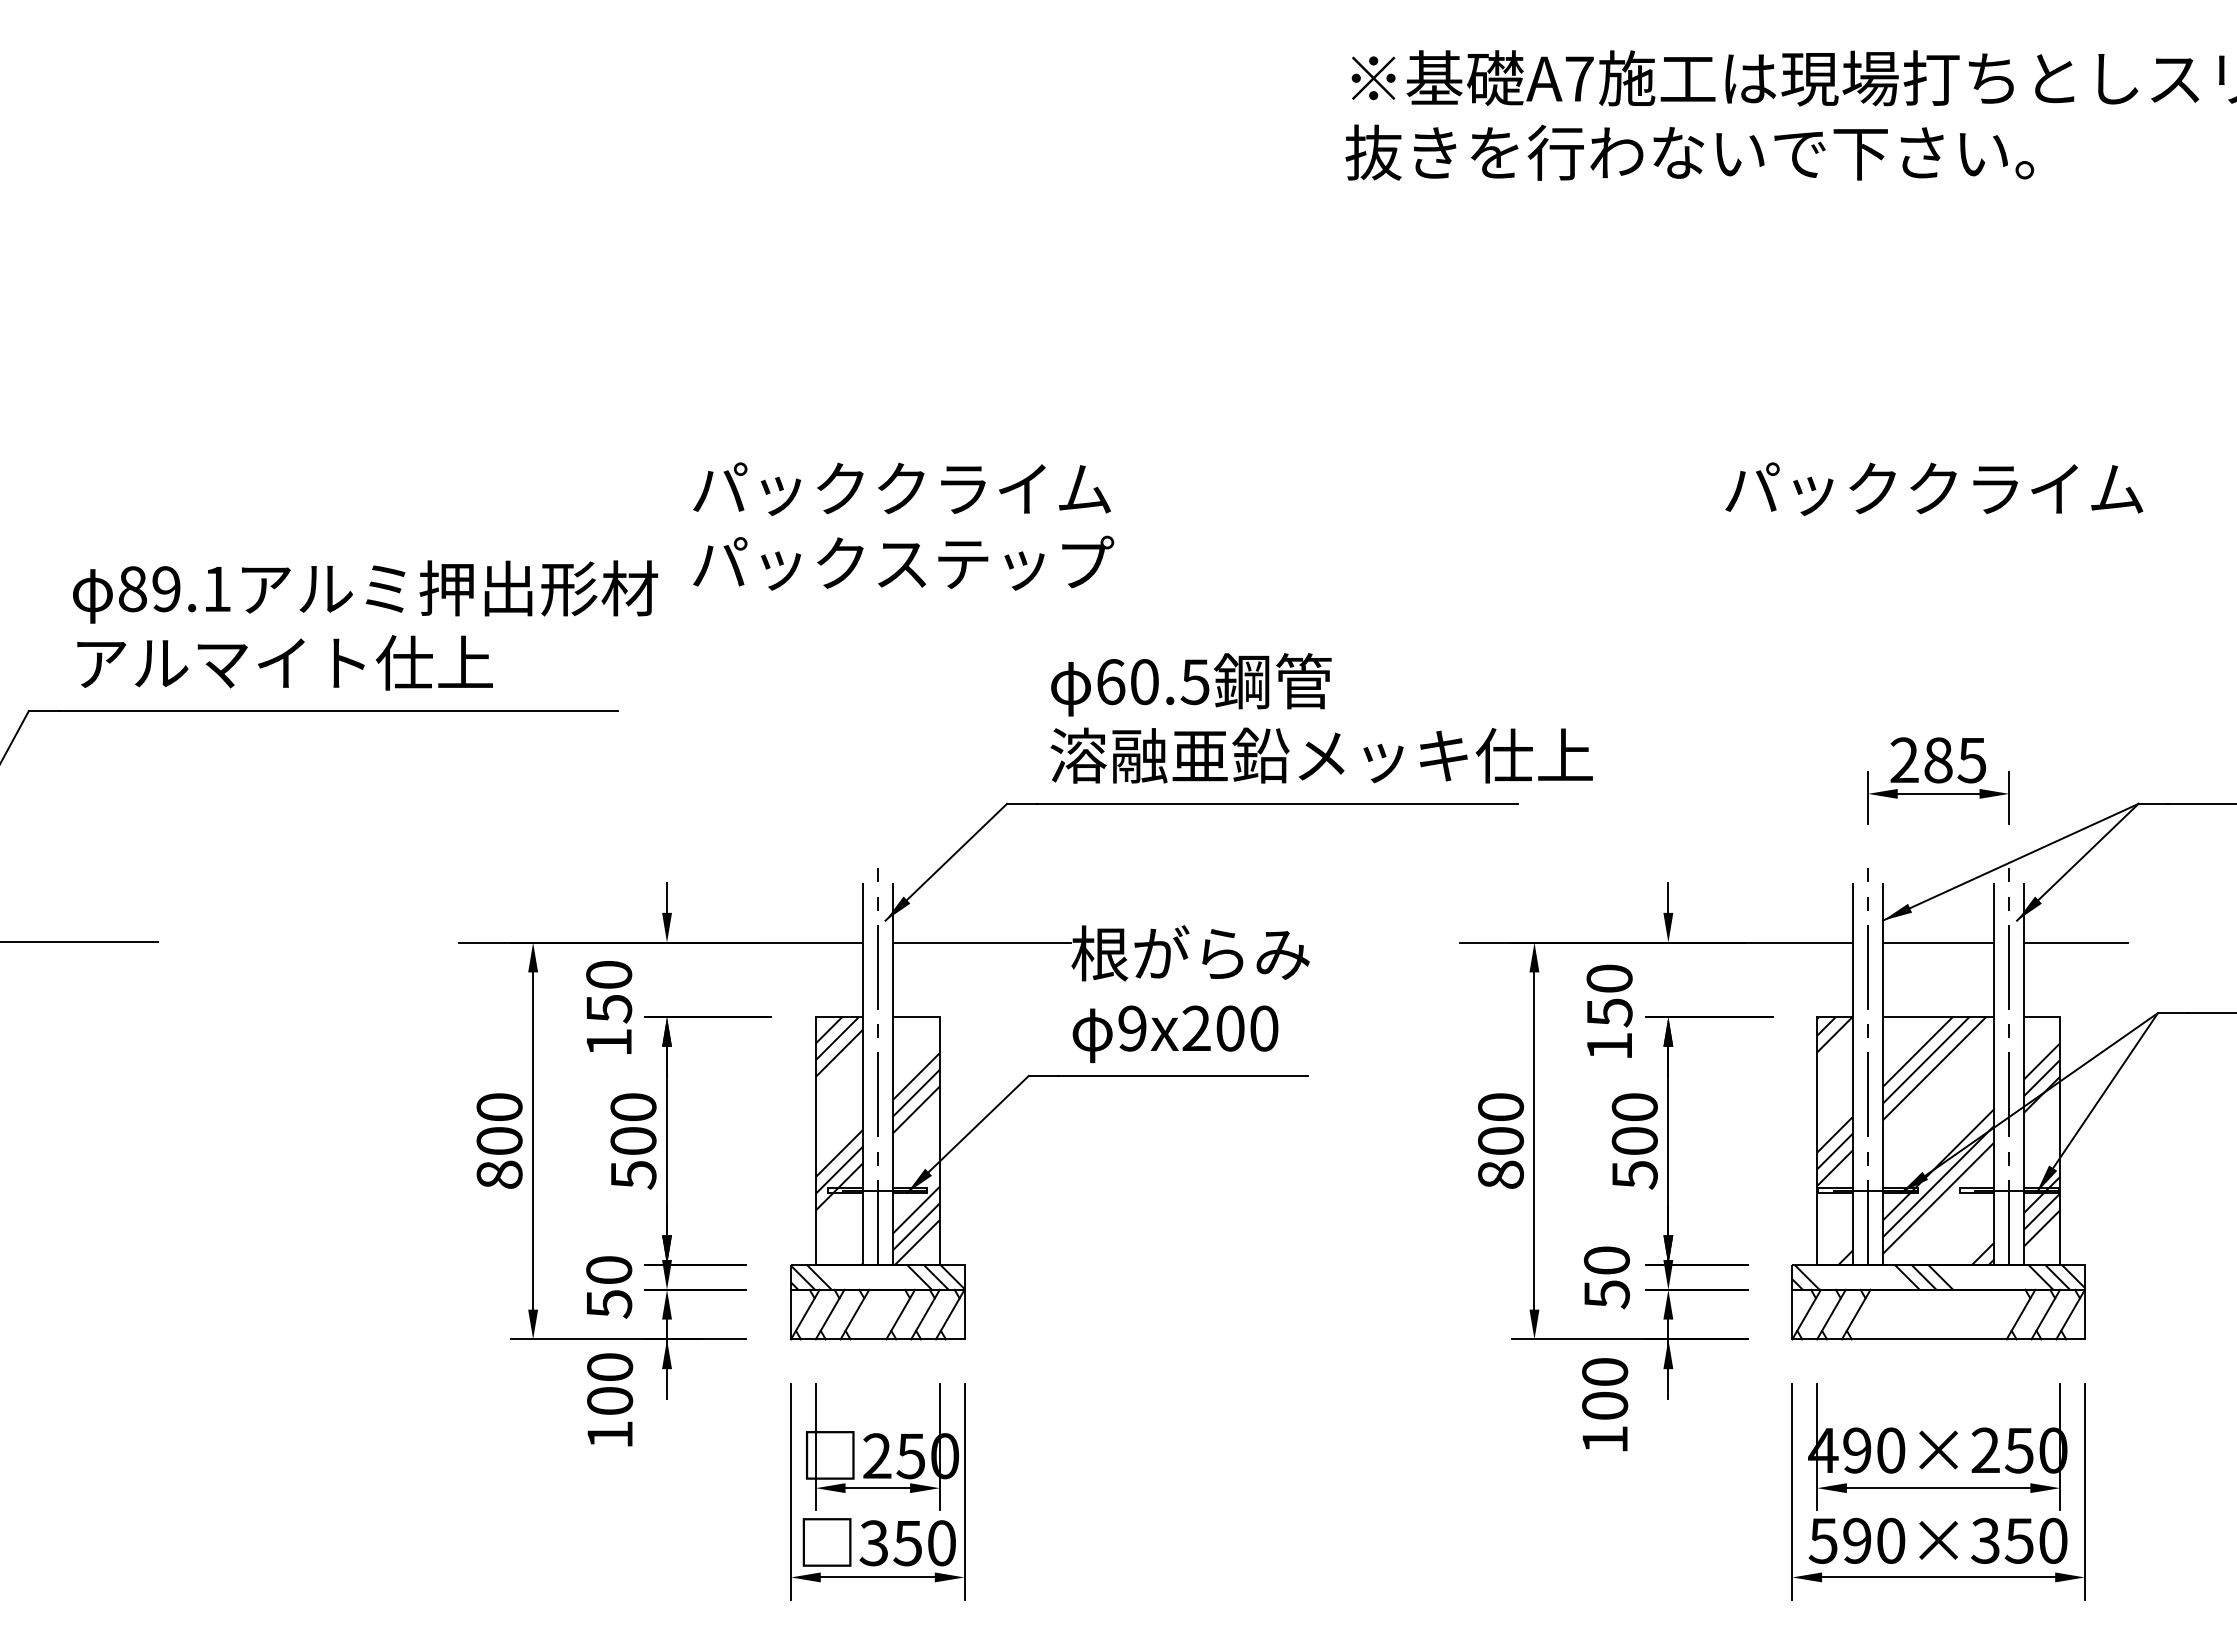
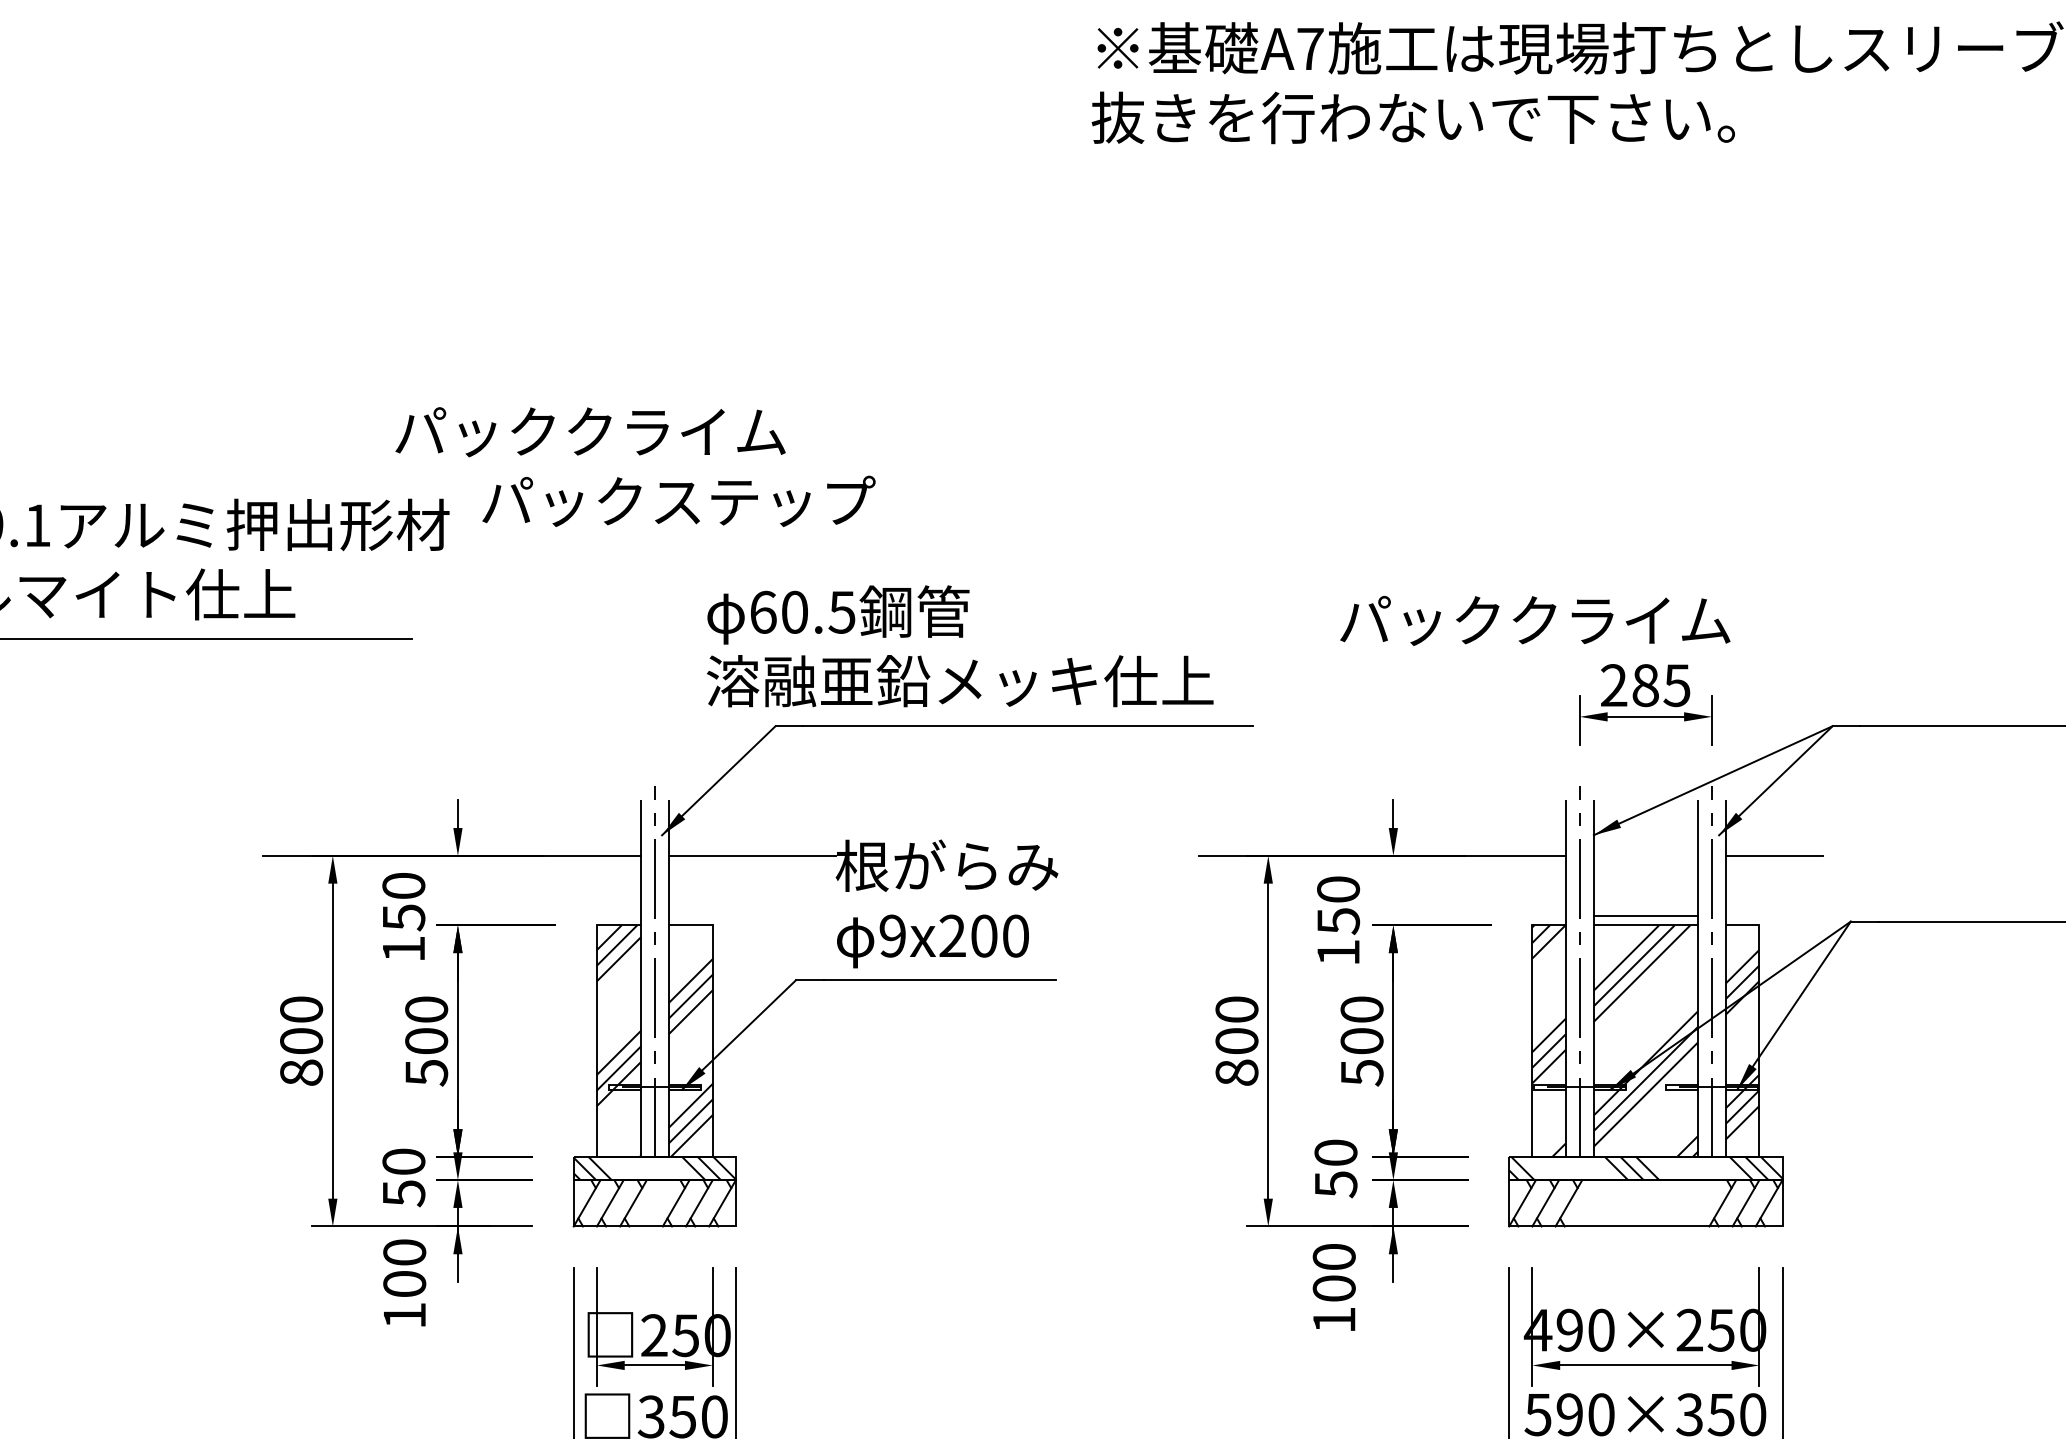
text: (901, 488) -> (590, 431), moved
text: (1934, 488) -> (1535, 620), moved
text: (1321, 718) -> (960, 646), moved
line: (1938, 942) -> (1645, 915), moved

